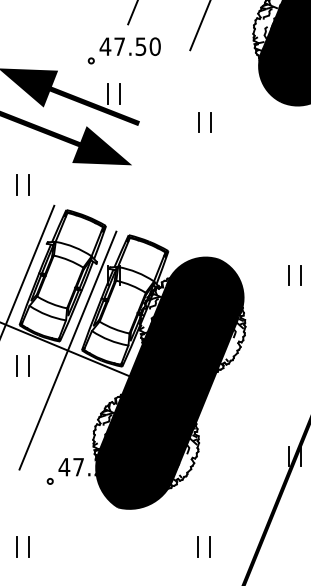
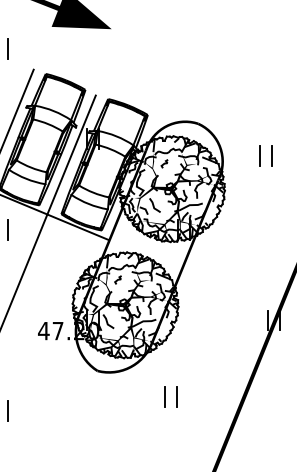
part: (294, 275) -> (265, 156), moved
fill: (169, 382) -> (148, 246), removed
circle: (49, 481) -> (28, 345), removed
part: (203, 546) -> (169, 396), moved

